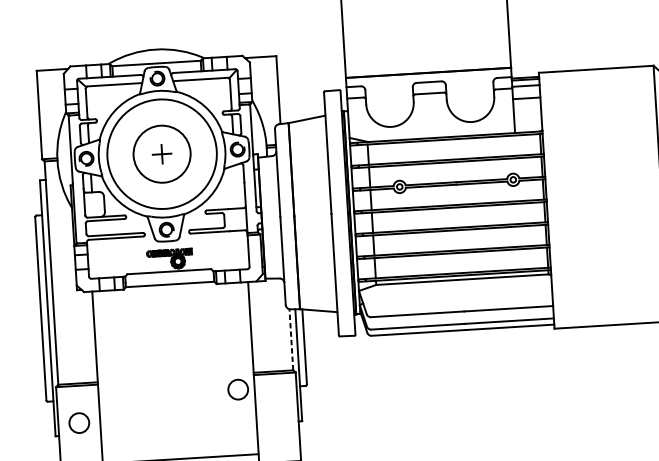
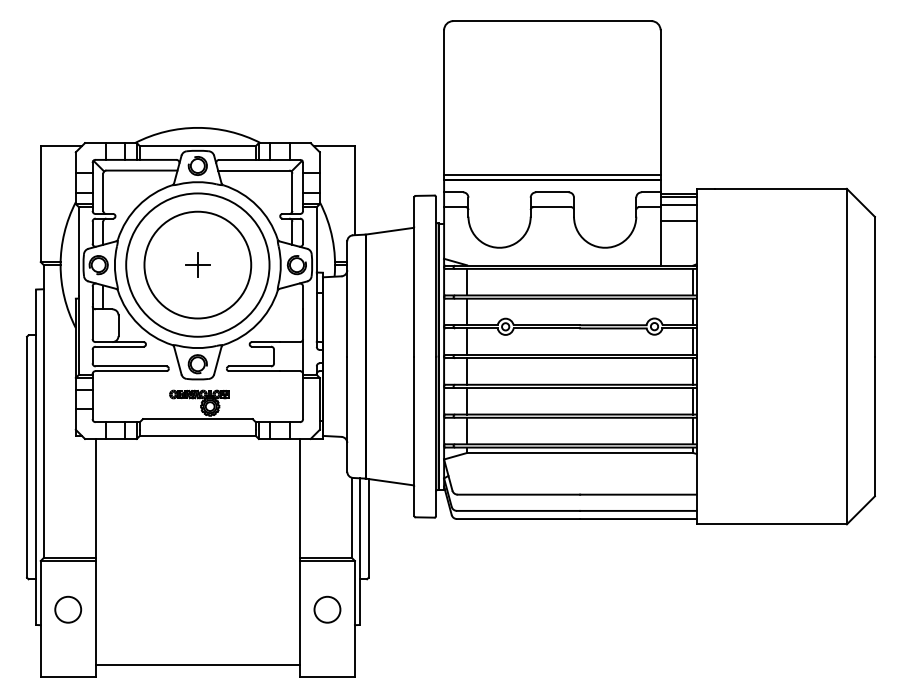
line: (428, 68) -> (552, 174), added
circle: (161, 153) -> (197, 264), size x1.43
line: (291, 339) -> (351, 517), dashed -> solid
circle: (238, 389) -> (327, 609), moved

